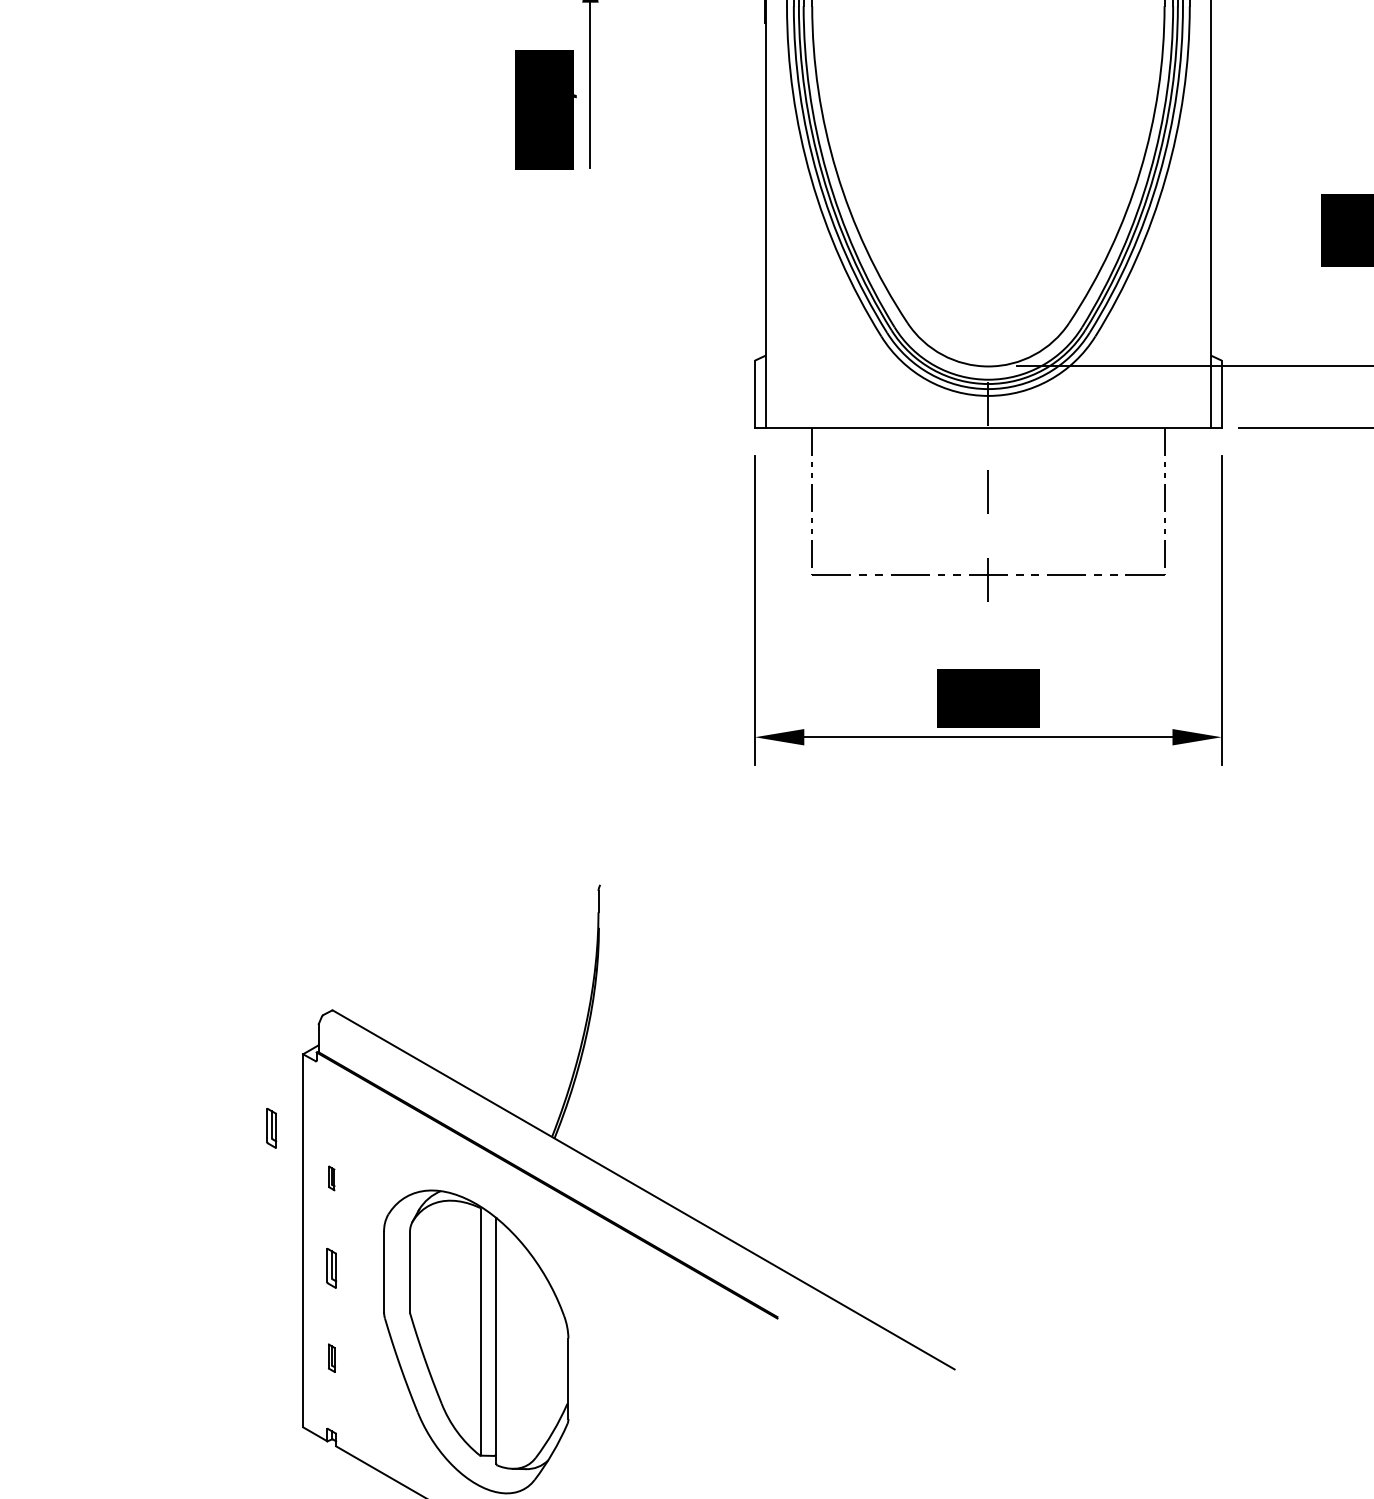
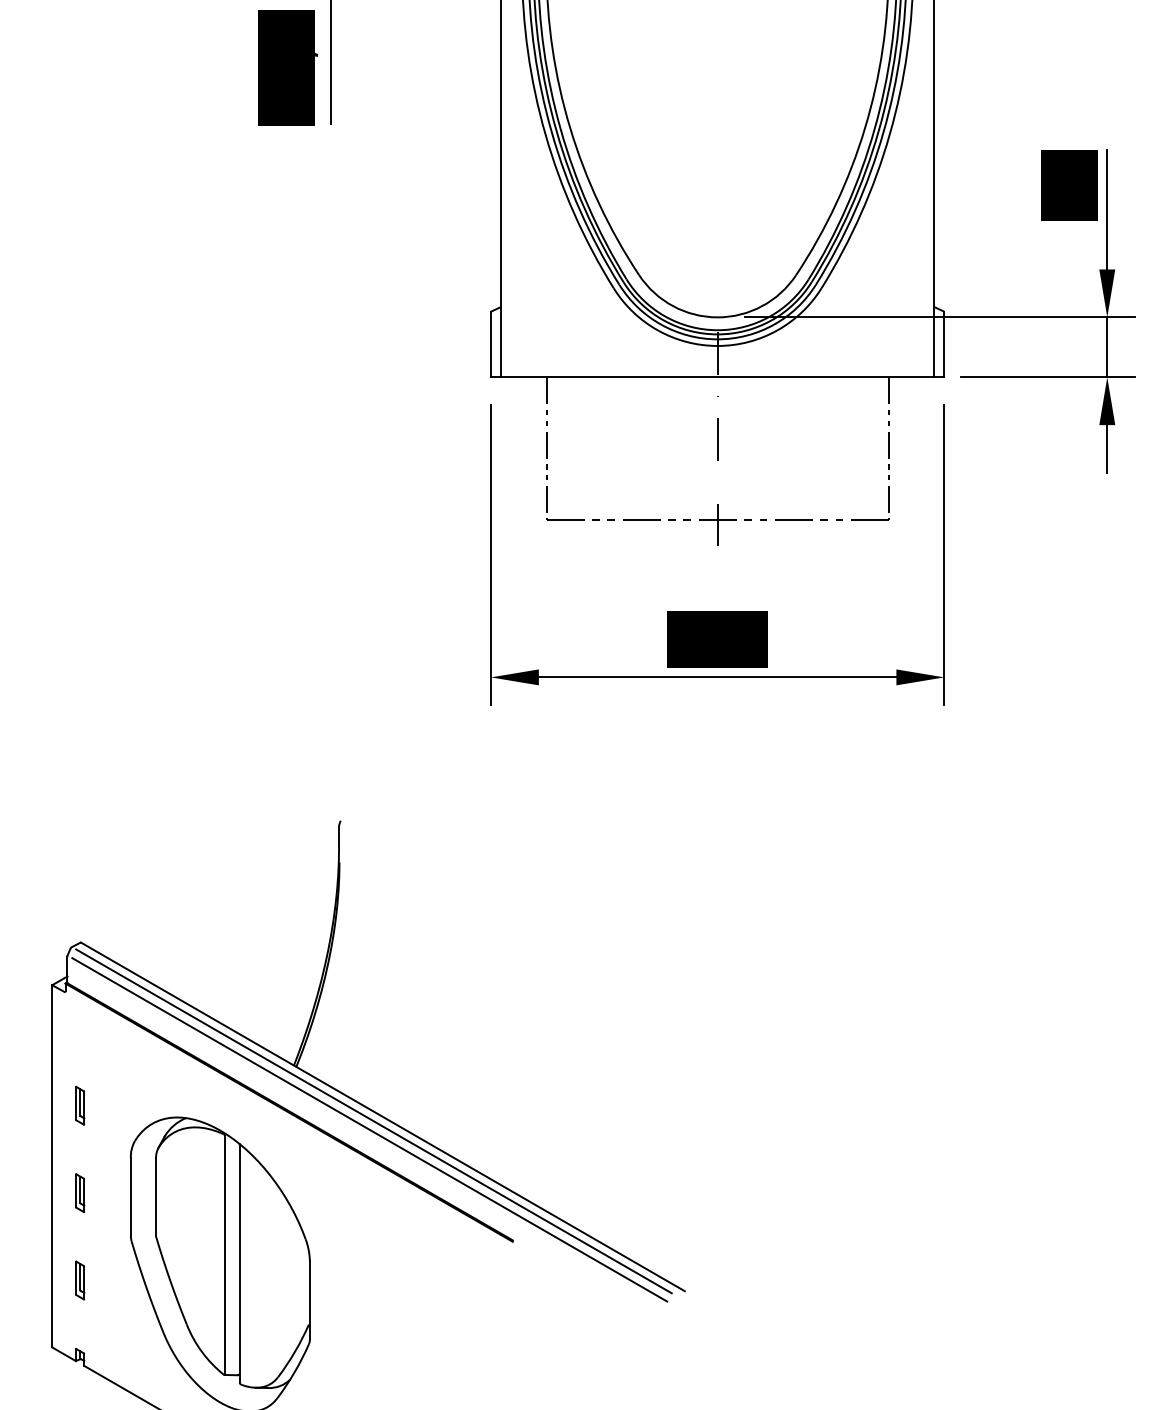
part: (271, 1128) -> (21, 1057), removed
part: (331, 1178) -> (79, 1105), size x1.67
line: (634, 1194) -> (374, 1121), added
line: (629, 1203) -> (369, 1130), added
part: (331, 1357) -> (79, 1279), size x1.43

